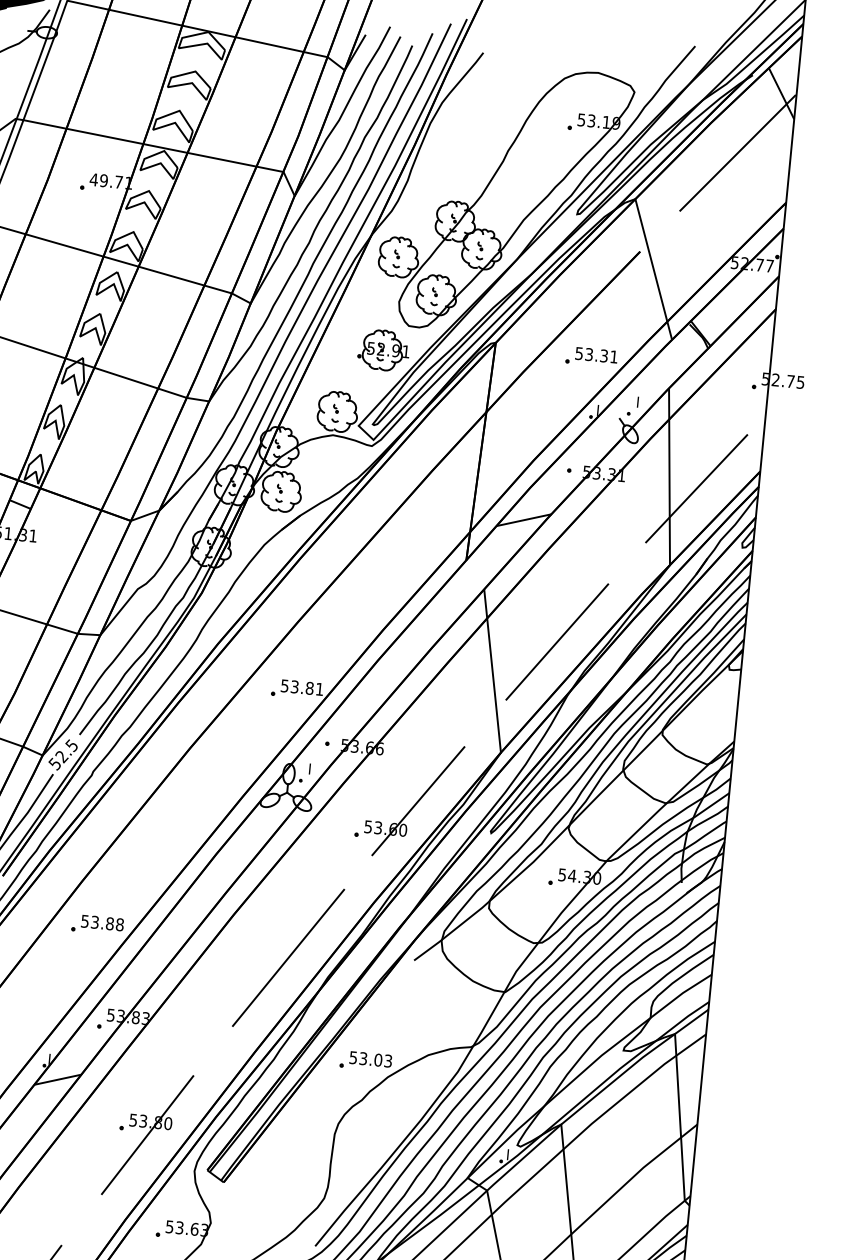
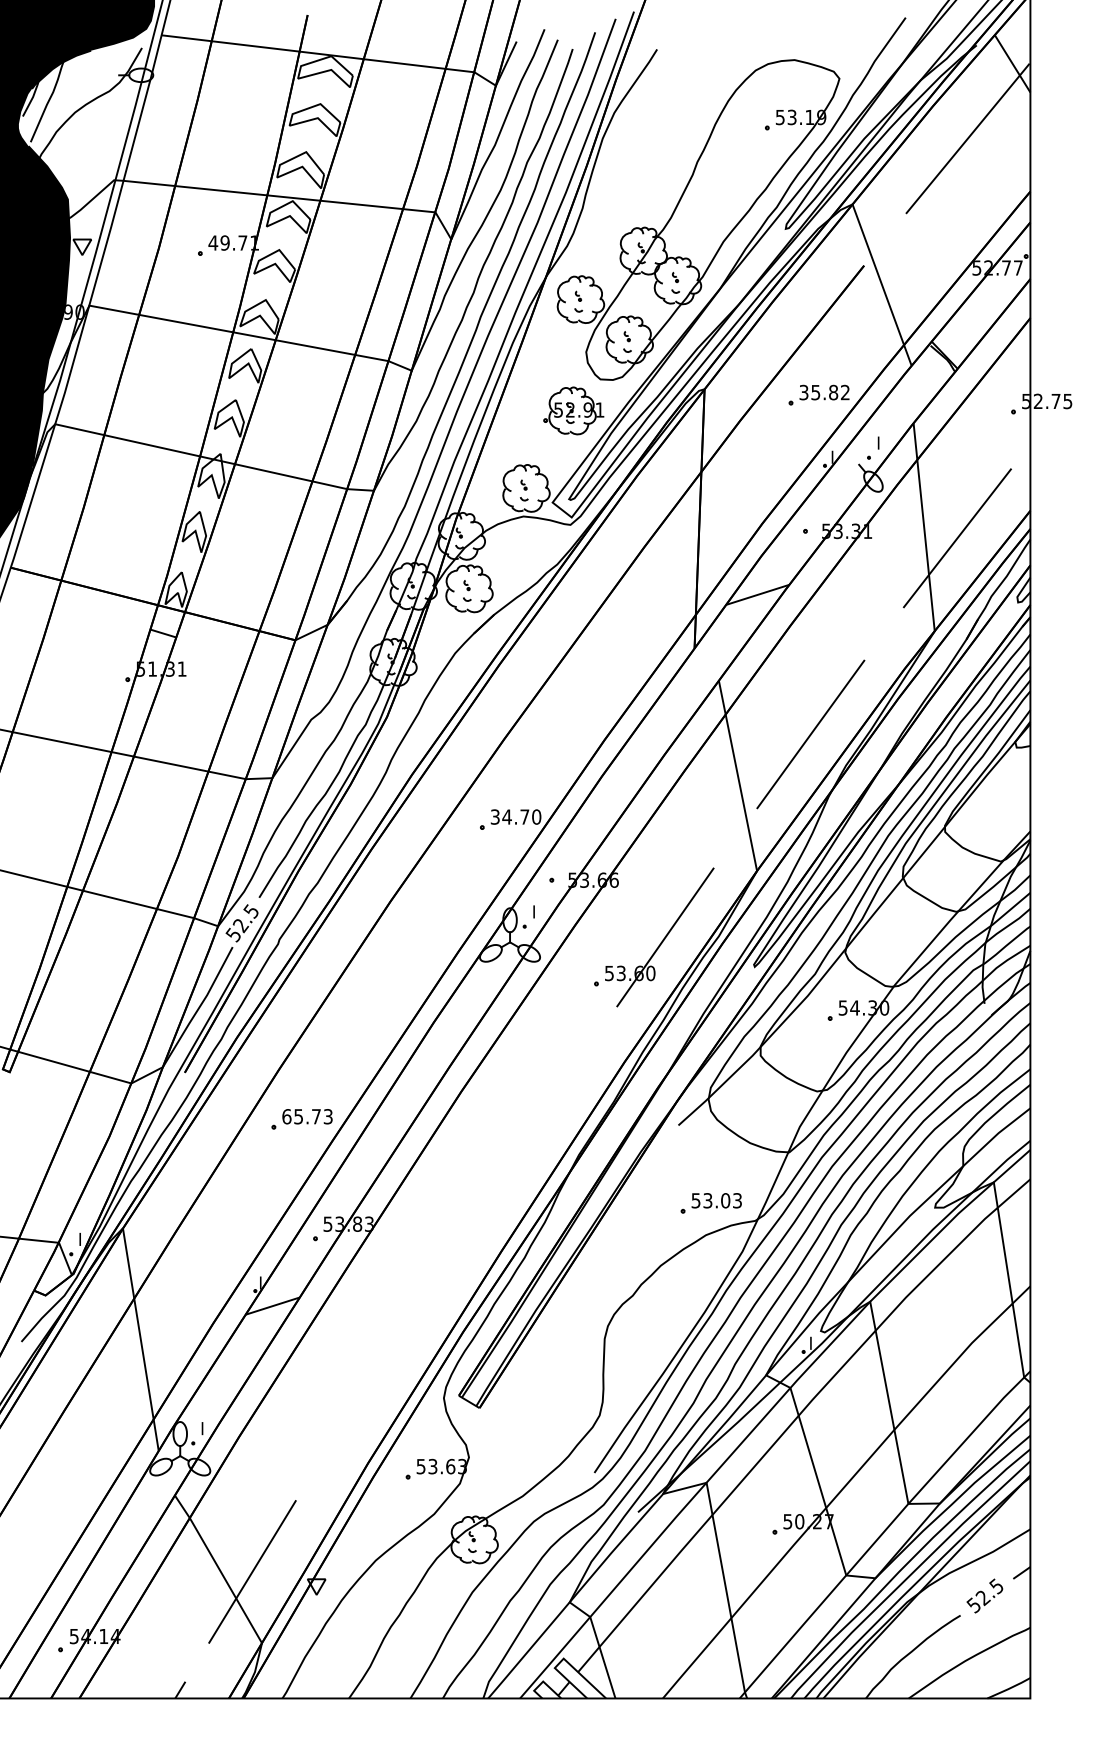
text: (596, 355) -> (824, 392), 53.31 -> 35.82
text: (302, 687) -> (516, 816), 53.81 -> 34.70
text: (102, 922) -> (307, 1116), 53.88 -> 65.73
line: (288, 957) -> (530, 1136), removed
part: (365, 1061) -> (710, 1203), moved
part: (147, 1134) -> (384, 1360), removed

